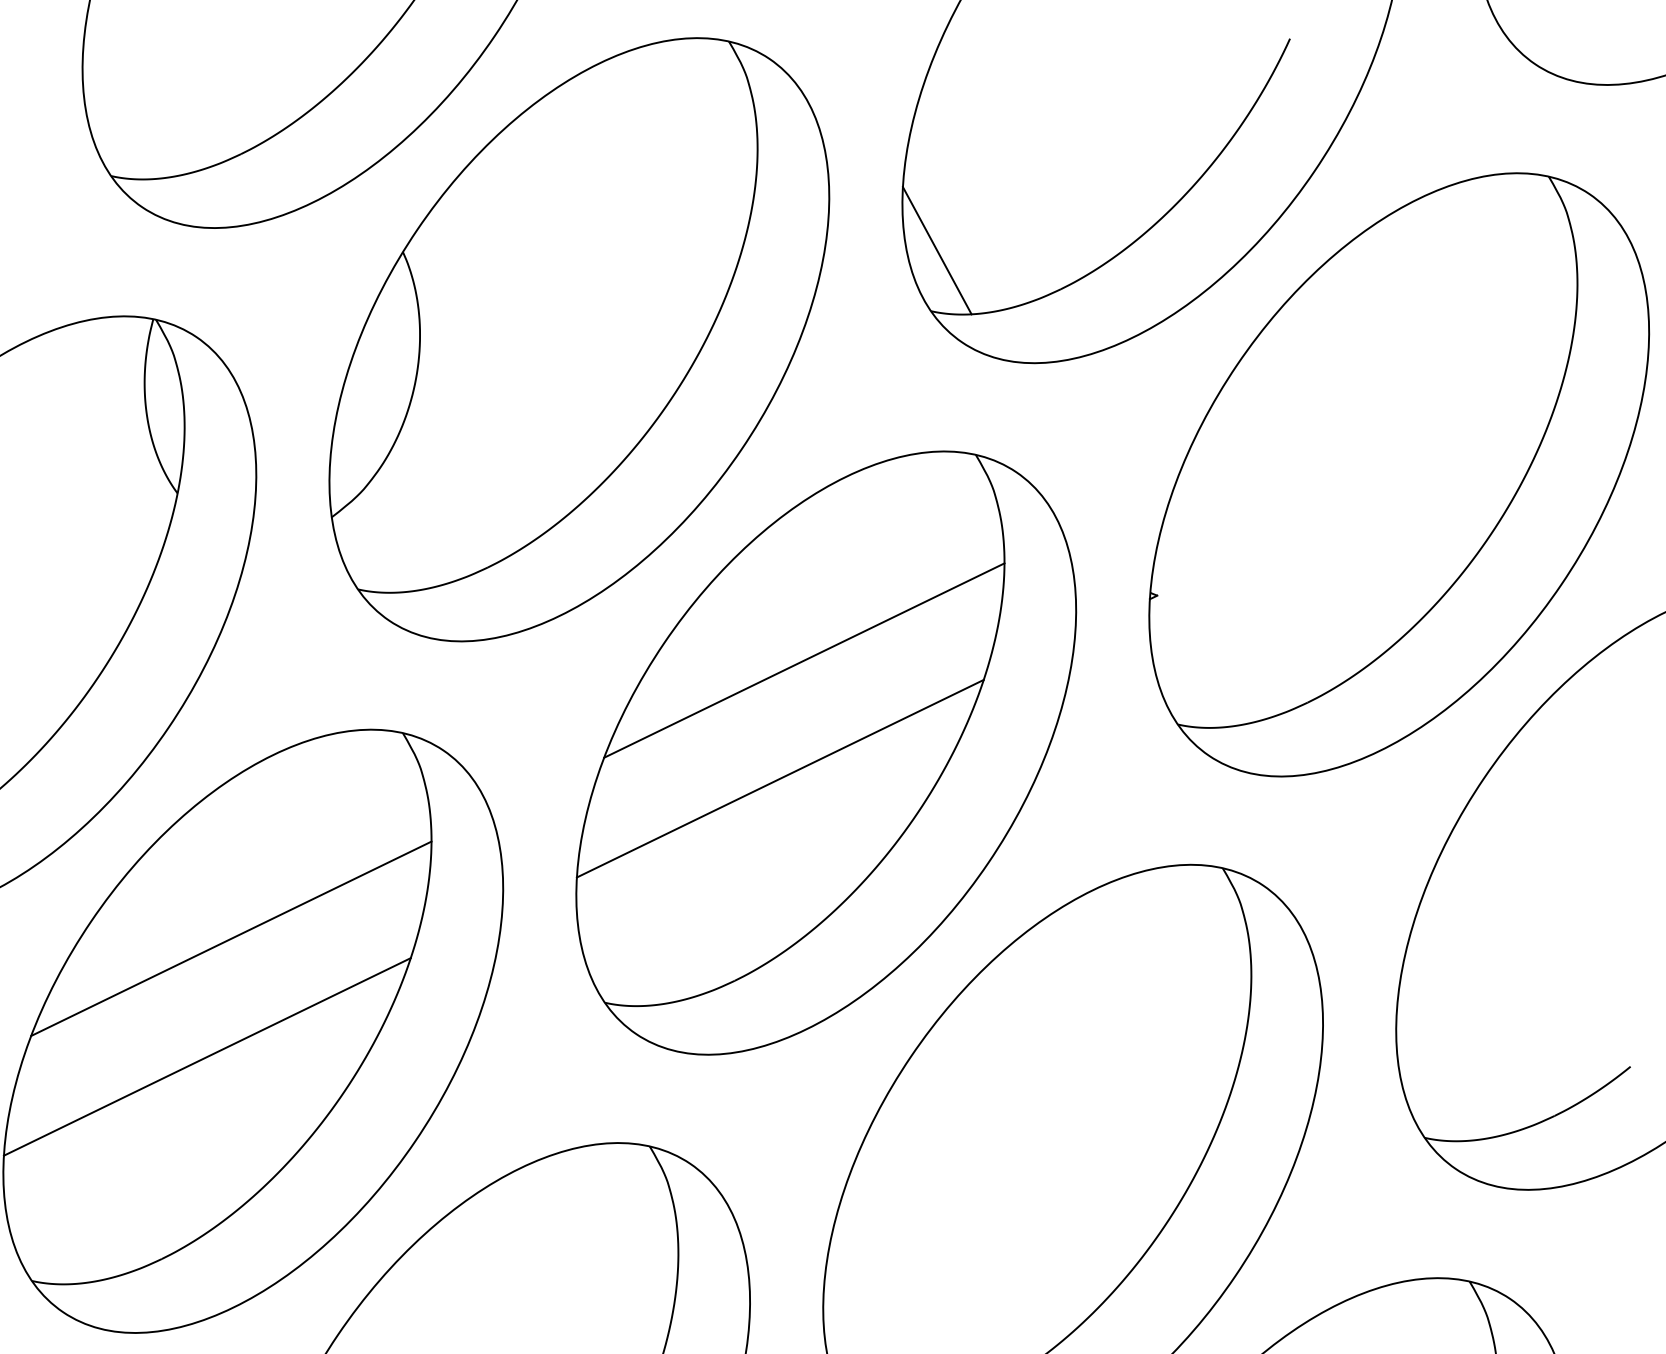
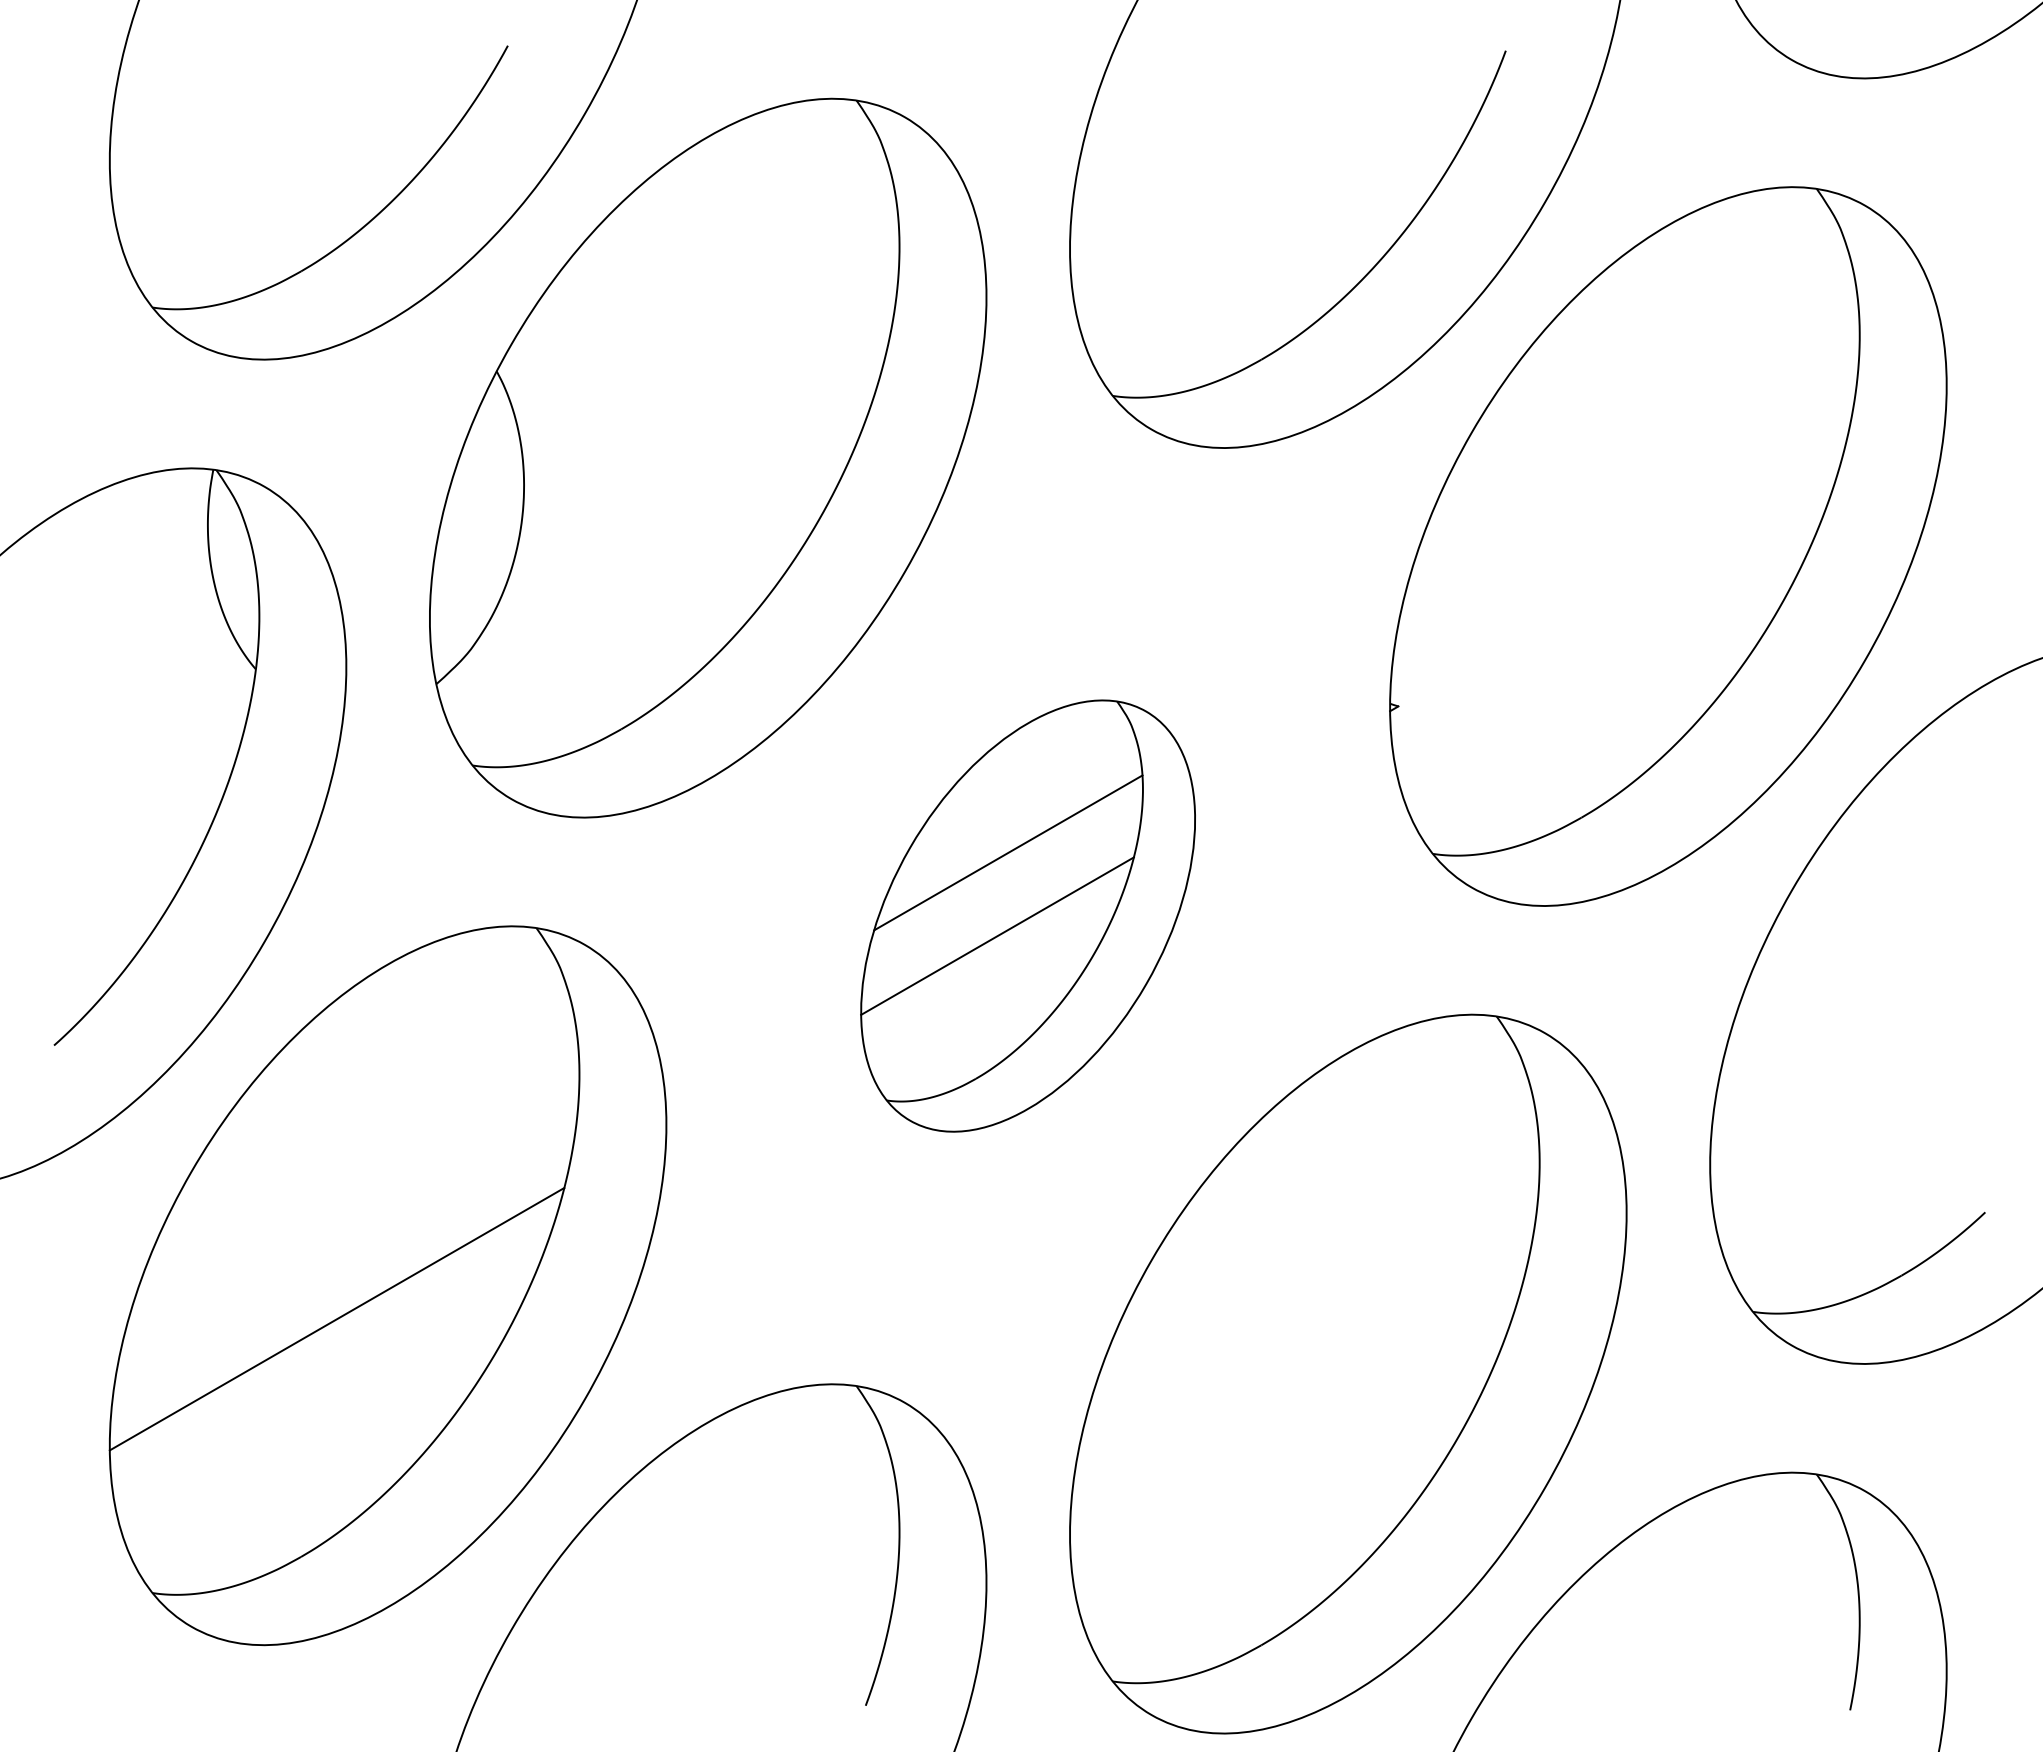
line: (937, 250) -> (1115, 325), removed
part: (825, 752) -> (1027, 915), size x0.6
line: (230, 938) -> (354, 1180), removed

